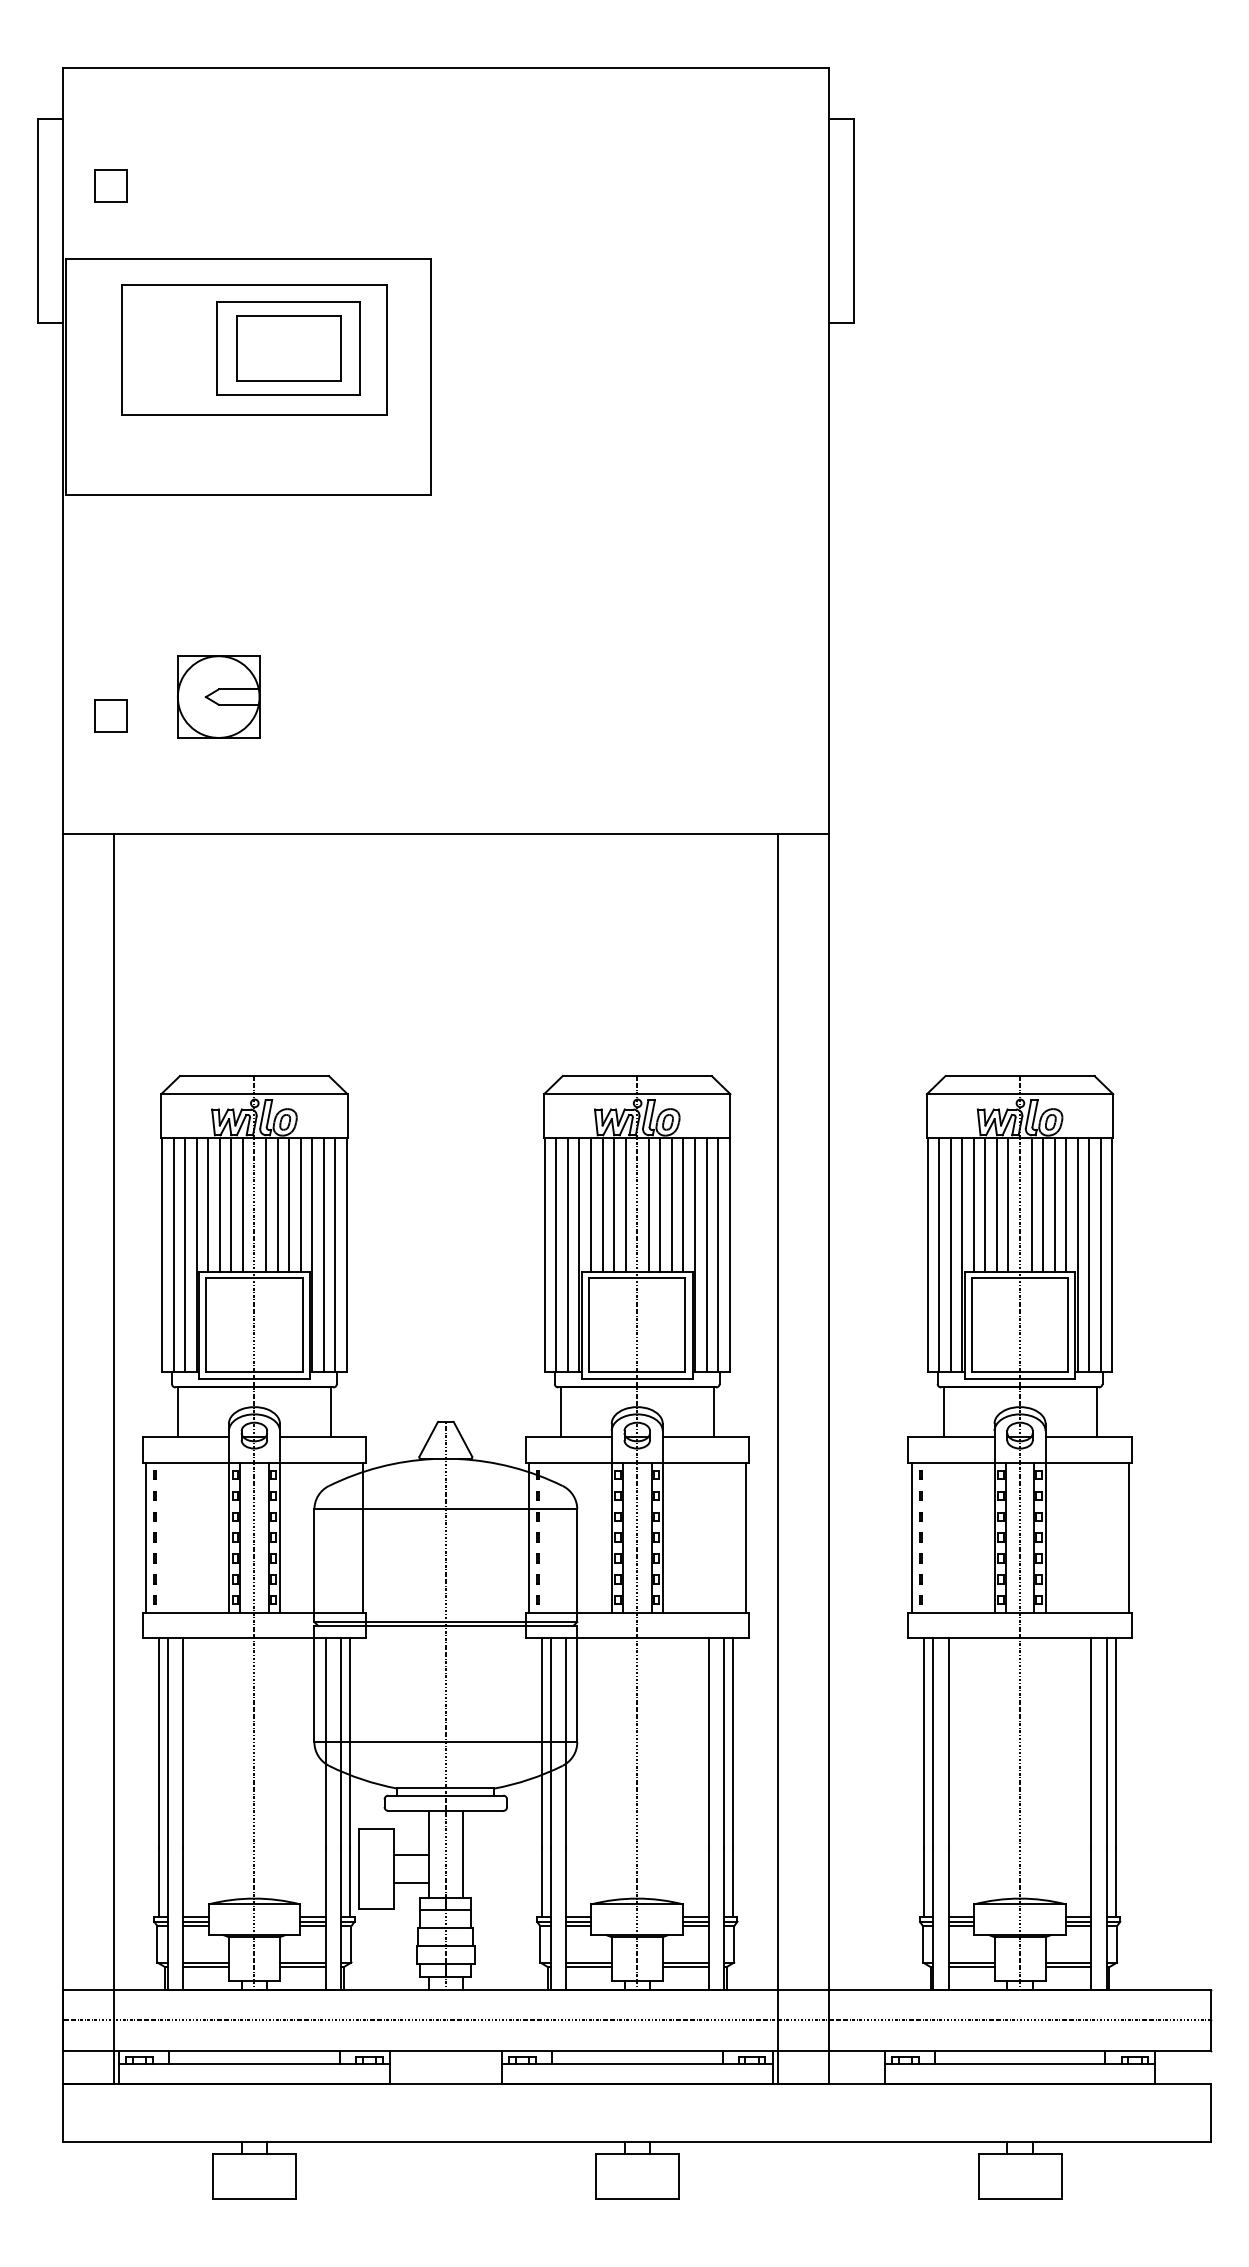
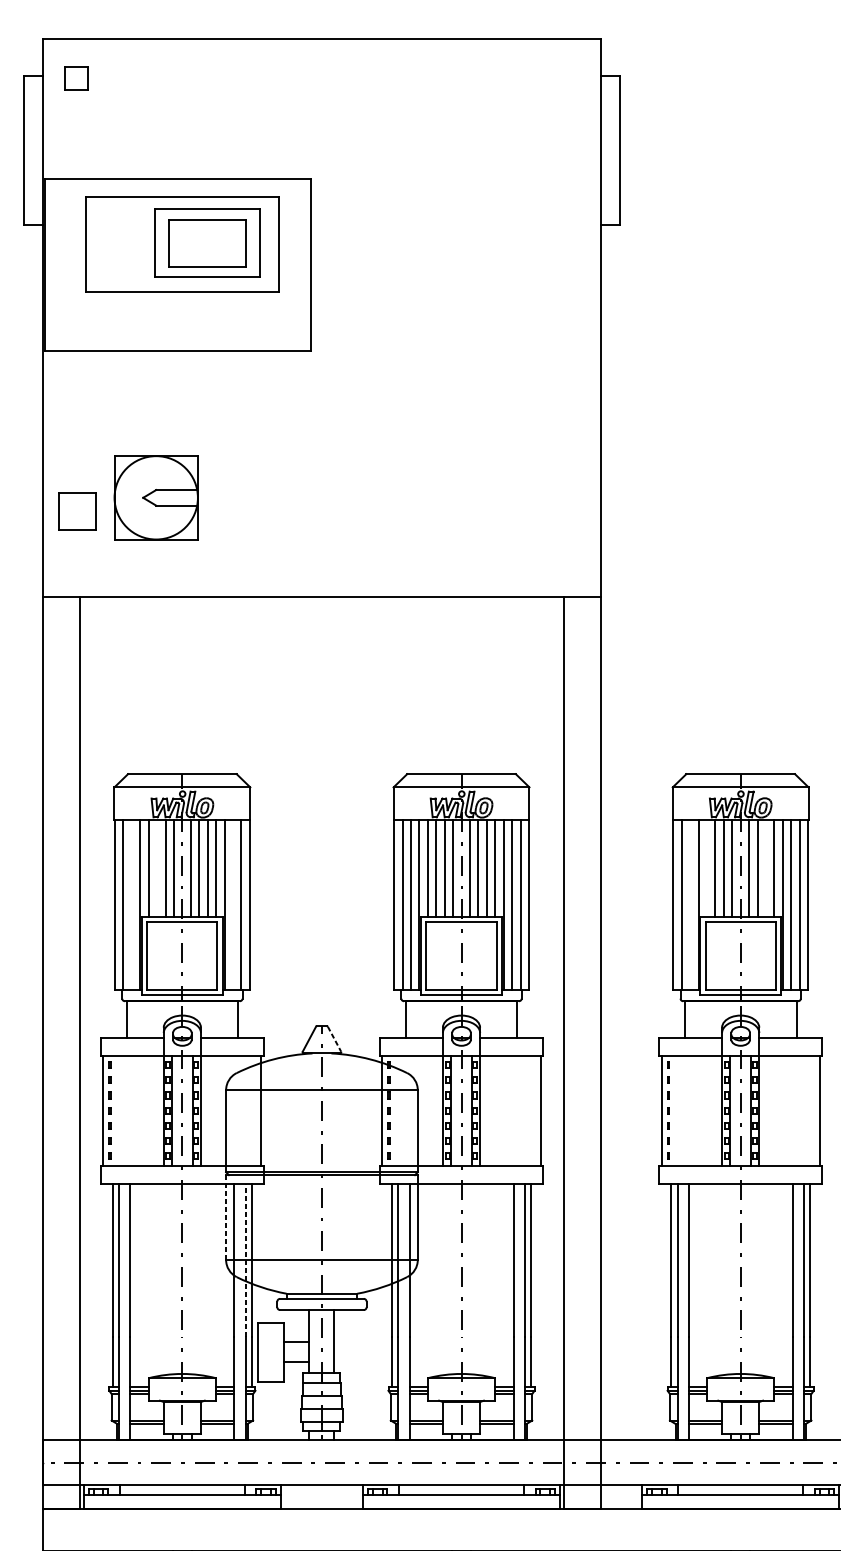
part: (110, 185) -> (75, 78), moved
part: (218, 696) -> (156, 497), size x1.4
part: (110, 715) -> (77, 511), size x1.6
line: (219, 1204) -> (156, 867), removed
line: (973, 1204) -> (706, 867), removed
line: (1054, 1204) -> (765, 867), removed
line: (185, 1254) -> (132, 904), removed
line: (323, 1254) -> (232, 904), removed
line: (950, 1254) -> (689, 904), removed
line: (463, 1439) -> (334, 1039), solid -> dashed
line: (314, 1683) -> (226, 1217), solid -> dashed
line: (341, 1742) -> (245, 1260), solid -> dashed

